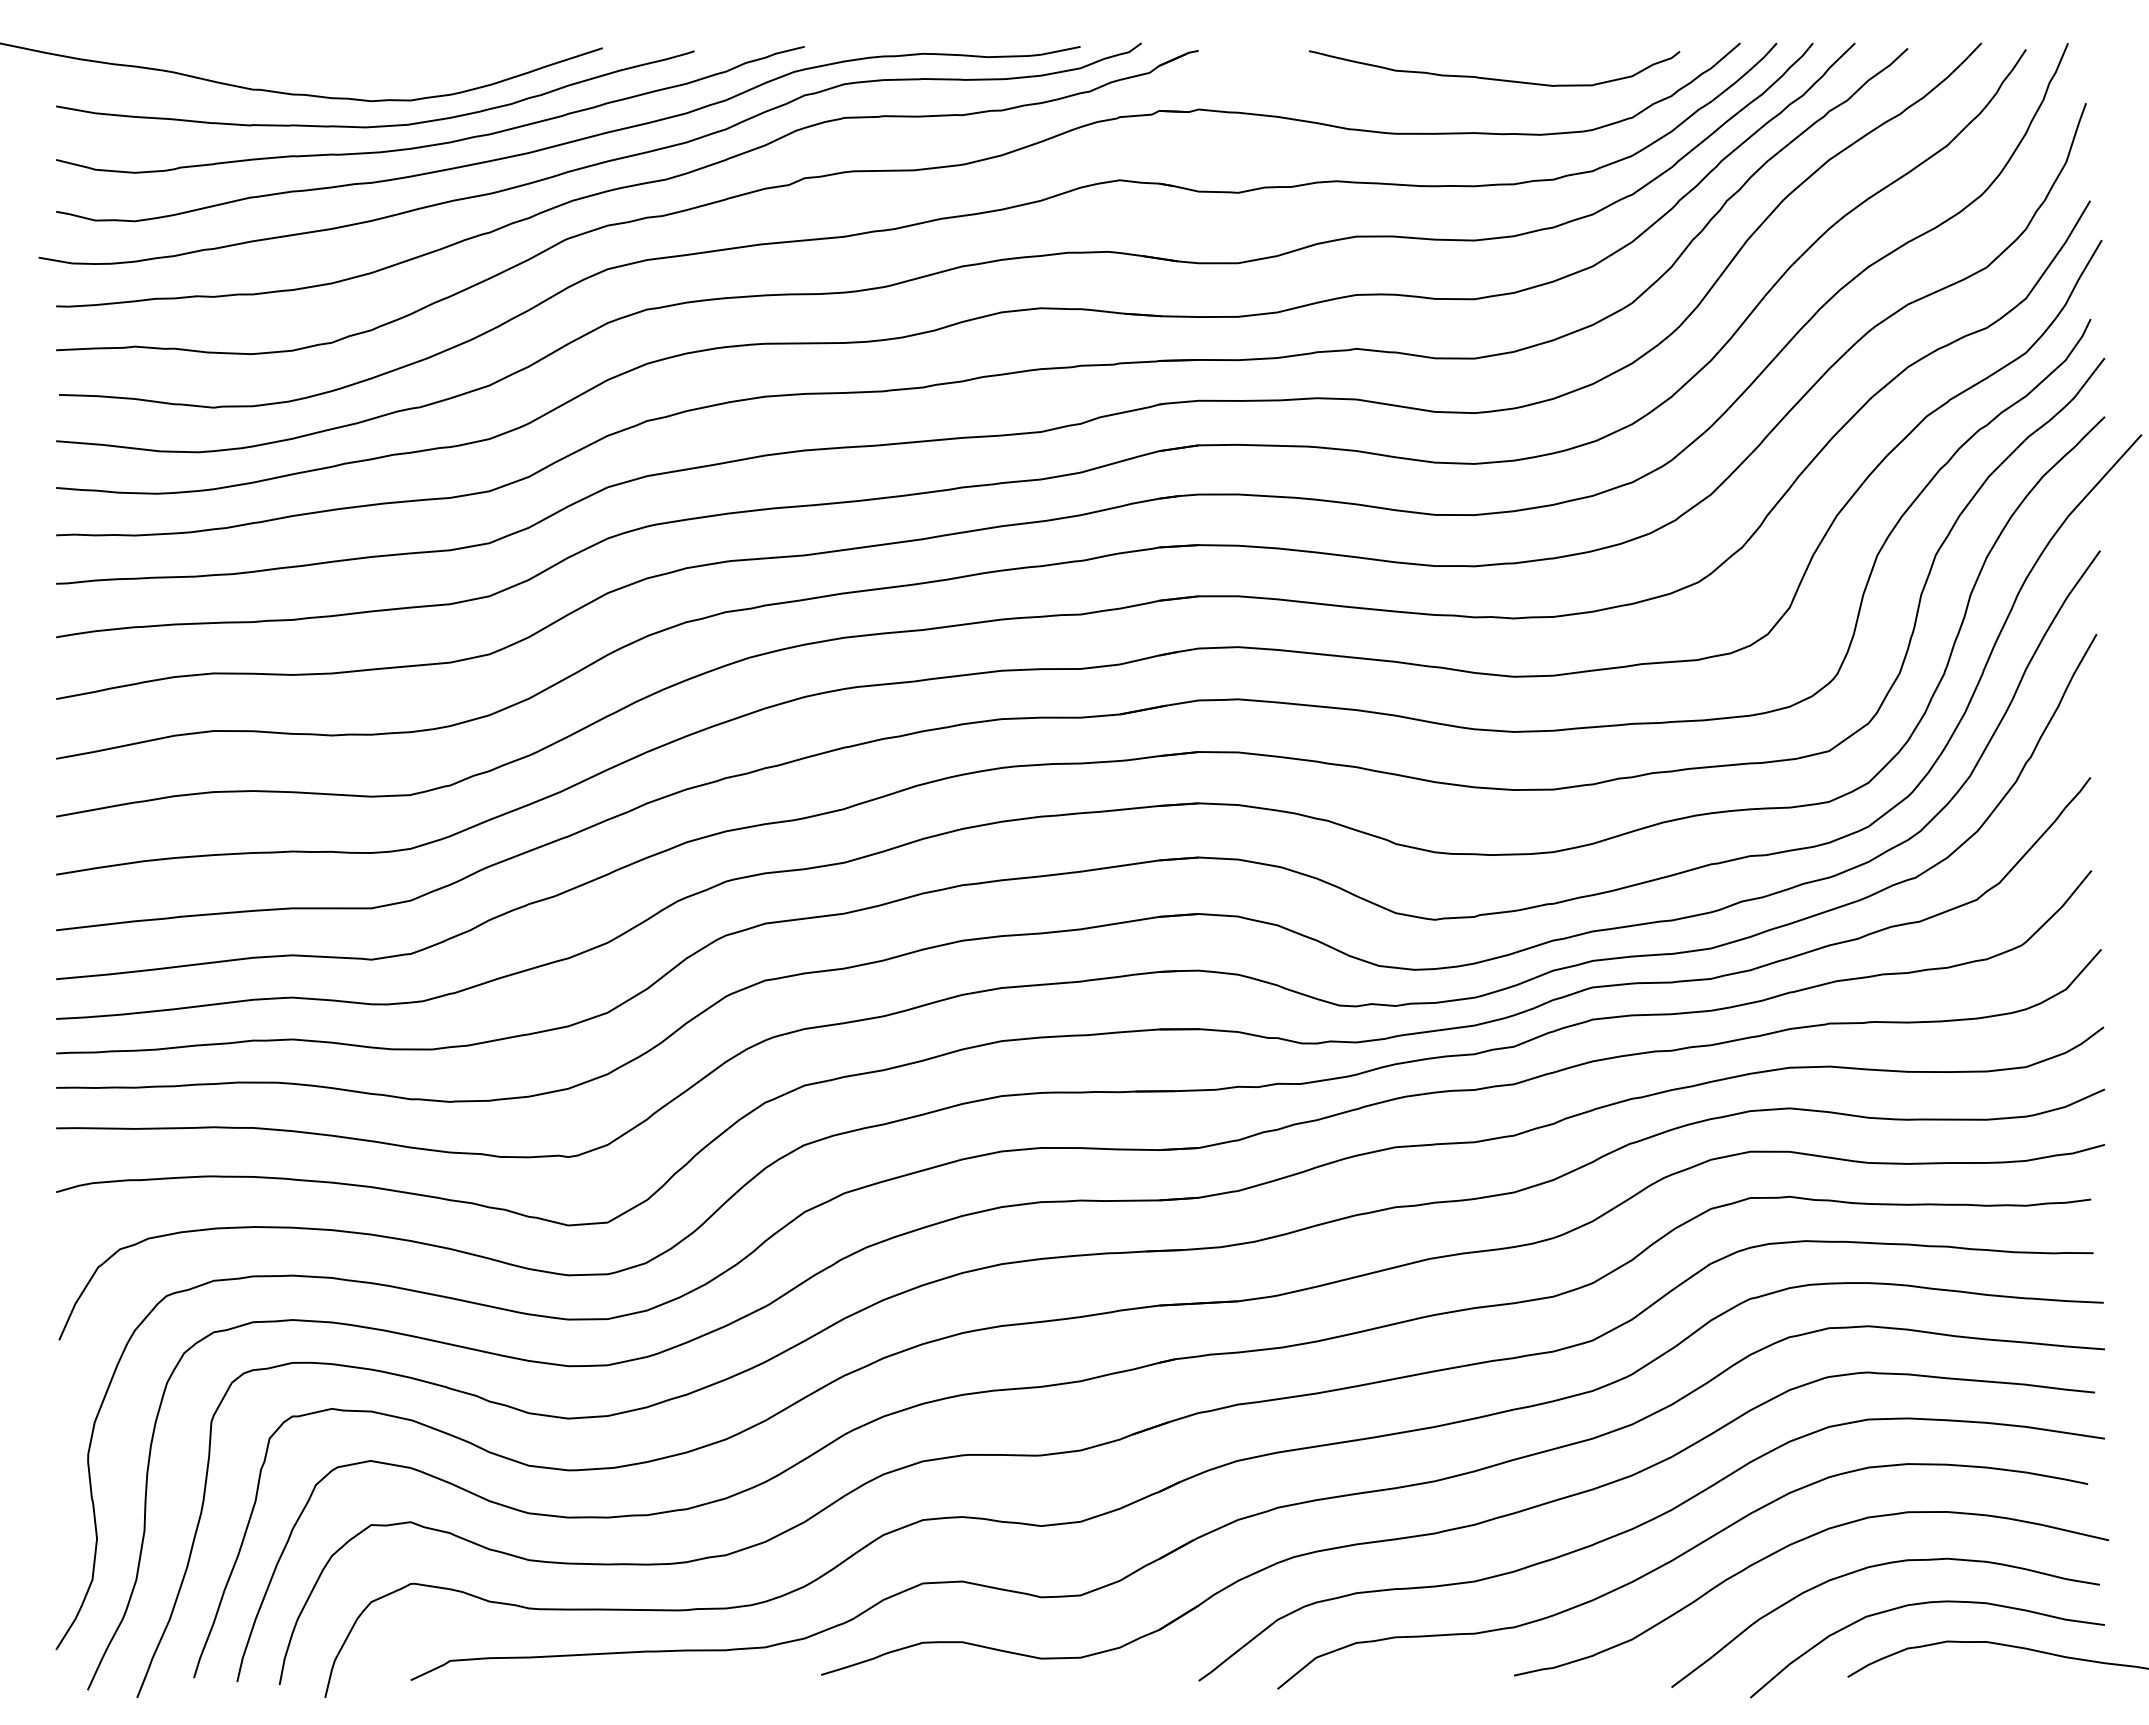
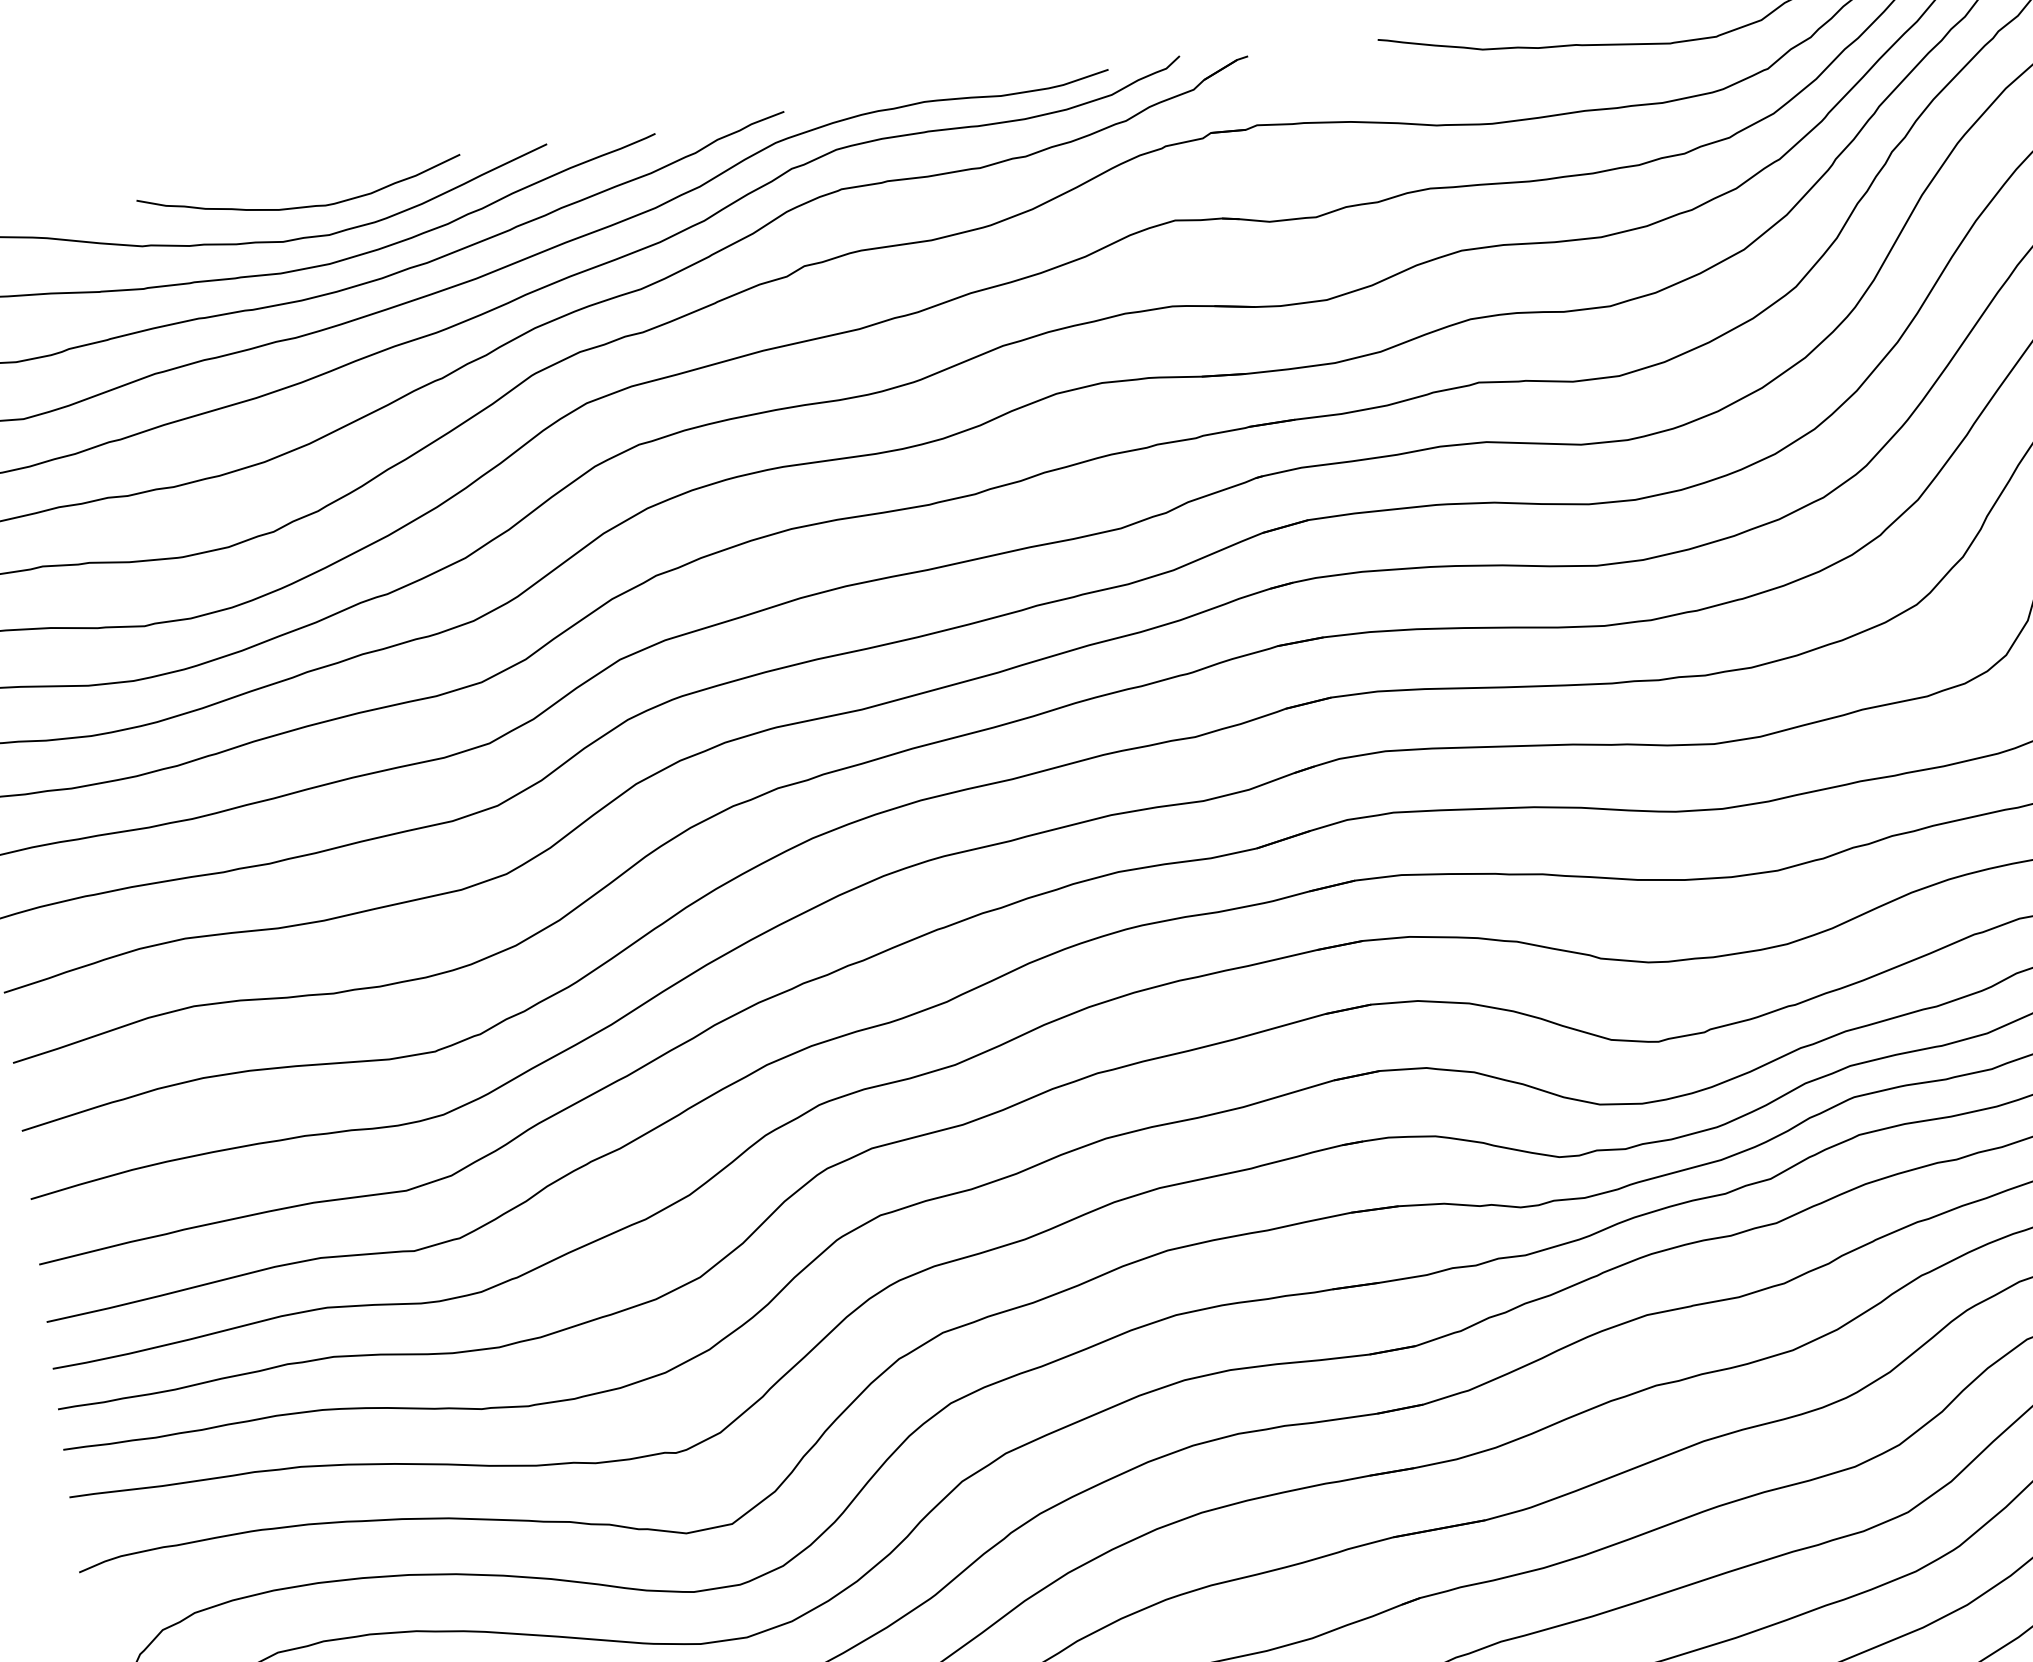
curve: (390, 73) -> (301, 206), added

